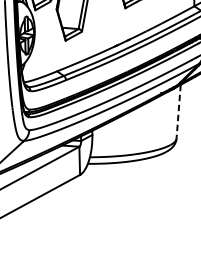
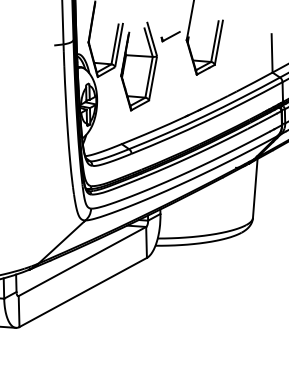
line: (178, 111) -> (255, 188), dashed -> solid

